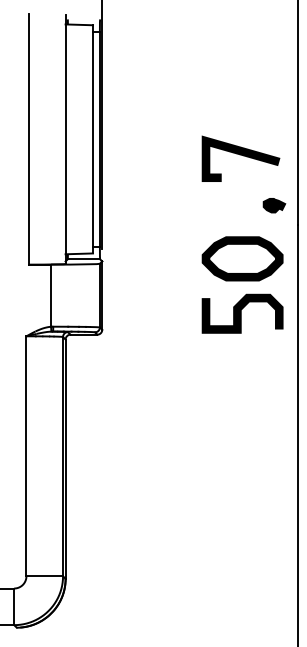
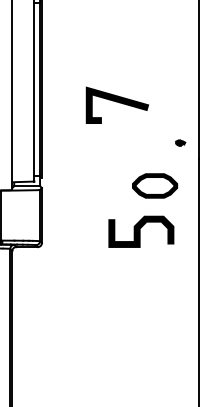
line: (240, 155) -> (117, 102), moved
part: (274, 205) -> (180, 142), size x0.6
part: (242, 258) -> (154, 185), size x0.7
curve: (241, 313) -> (140, 231), moved

